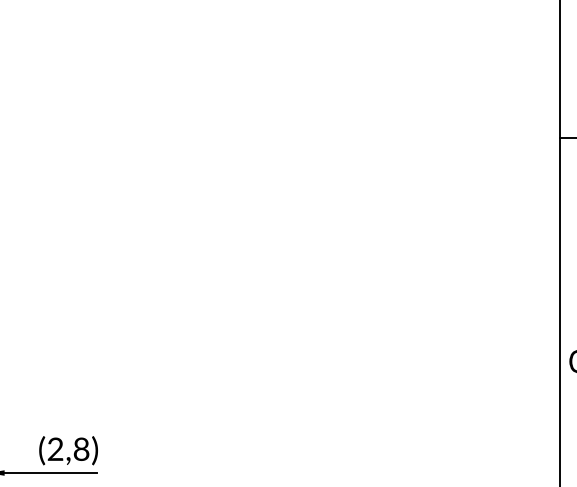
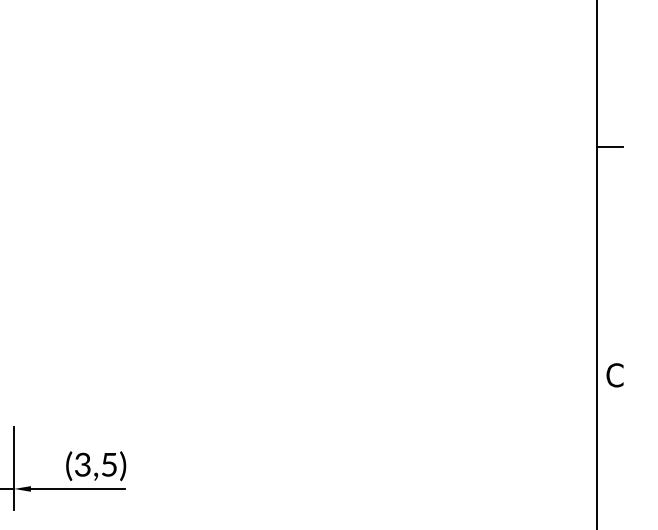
text: (68, 449) -> (96, 464), (2,8) -> (3,5)

